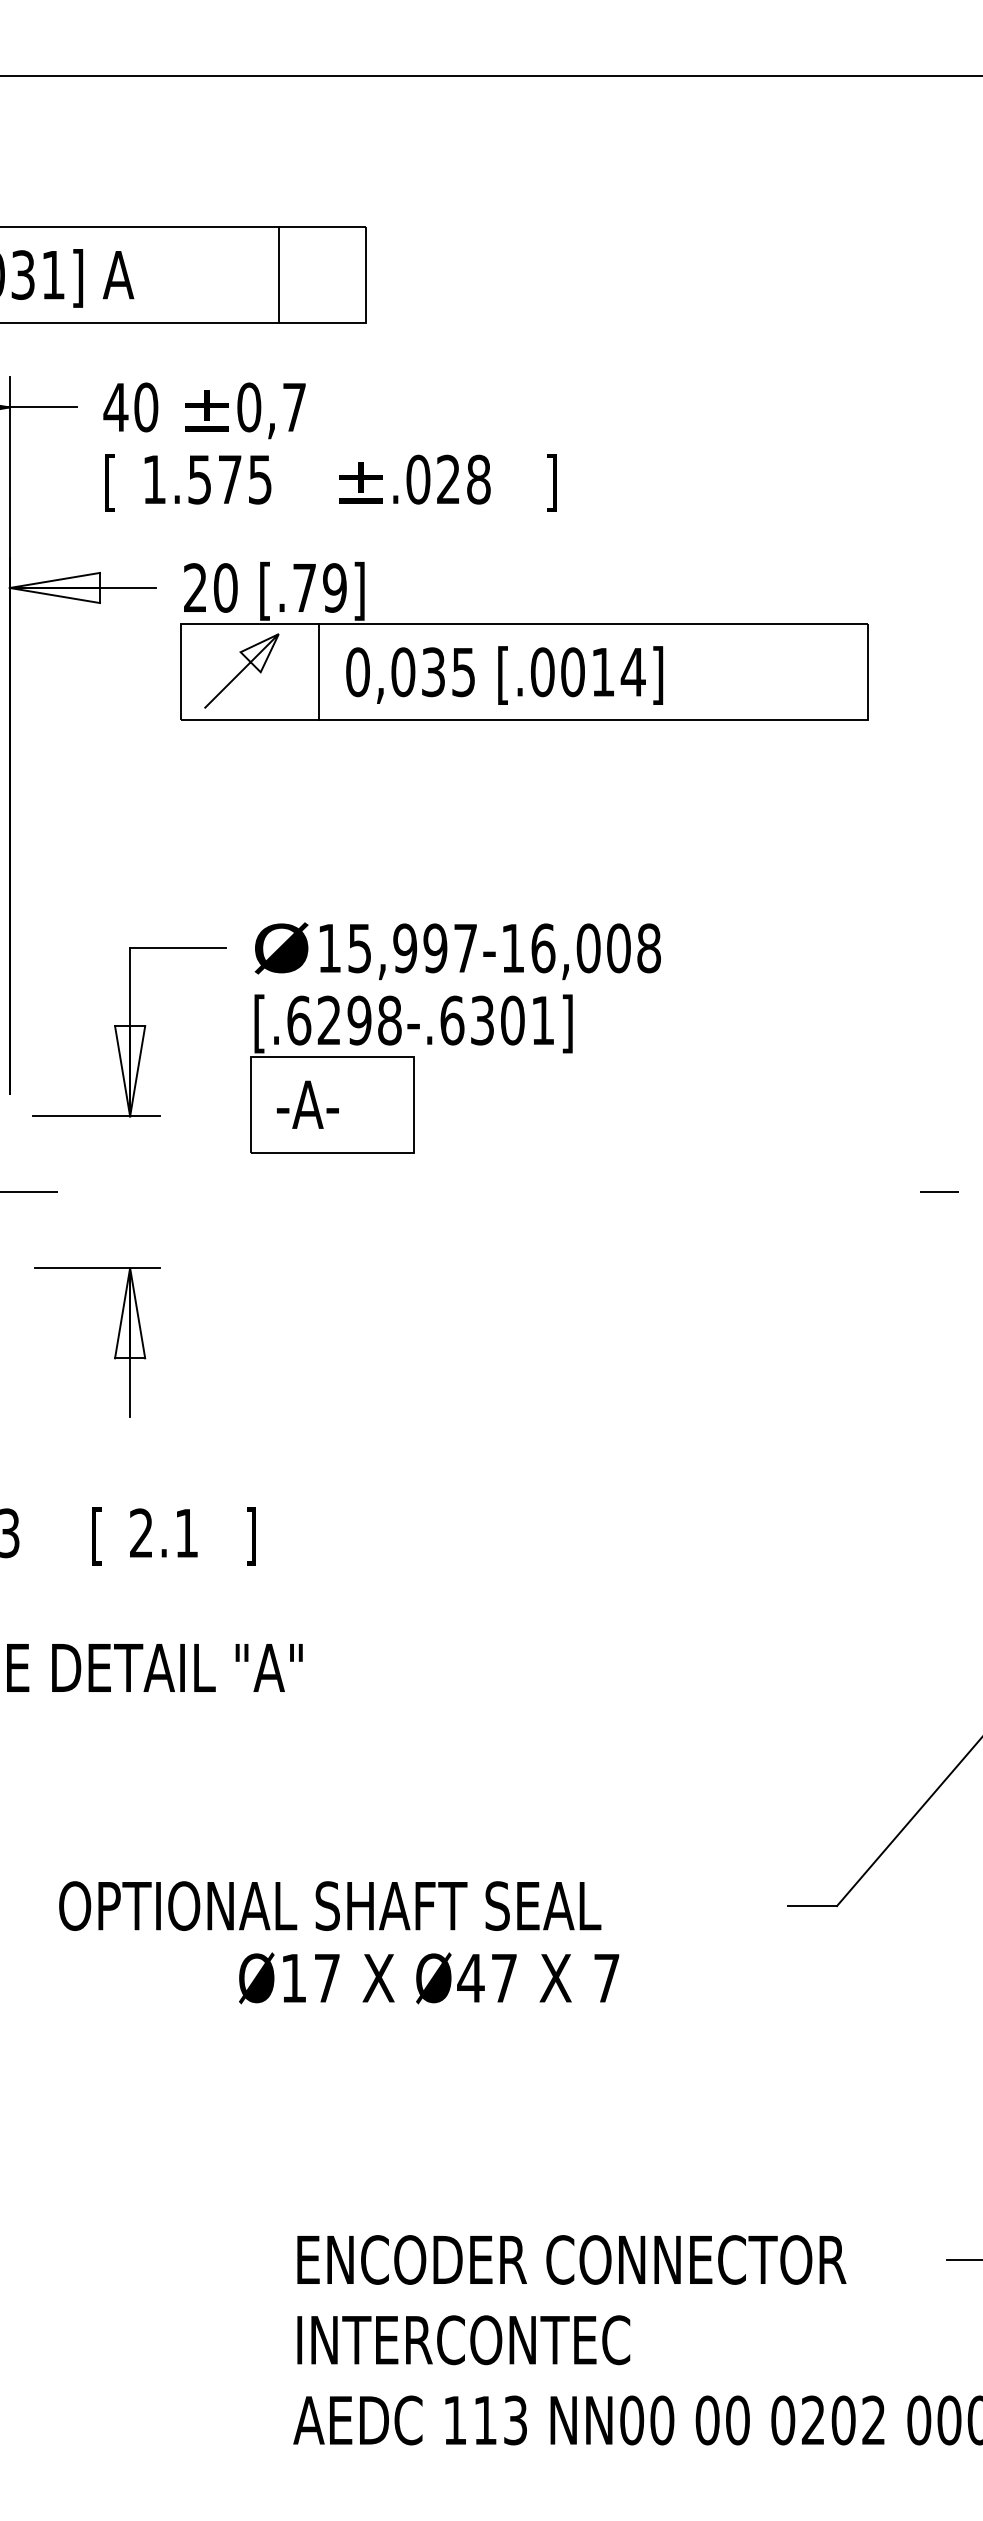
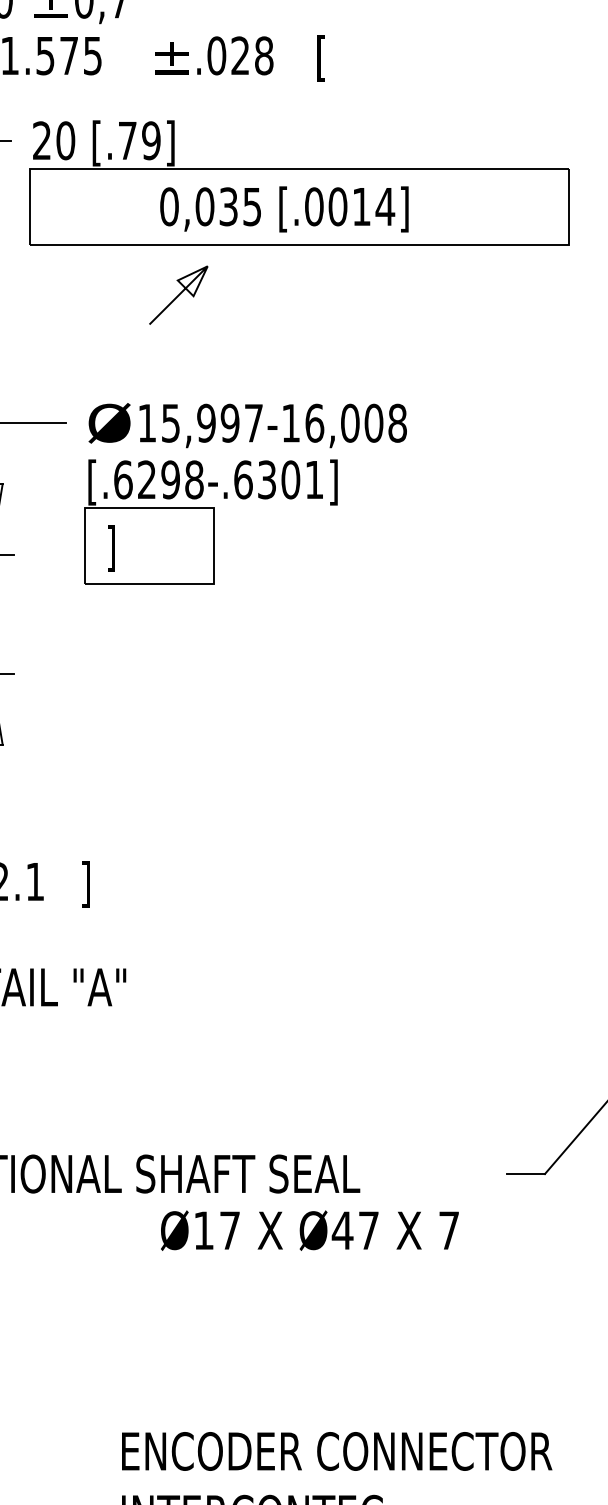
text: (551, 482) -> (321, 58), ] -> [
line: (241, 670) -> (178, 294), moved
line: (318, 672) -> (138, 207), removed
text: (307, 1108) -> (129, 548), -A- -> ]
text: (429, 1978) -> (310, 1230), moved

